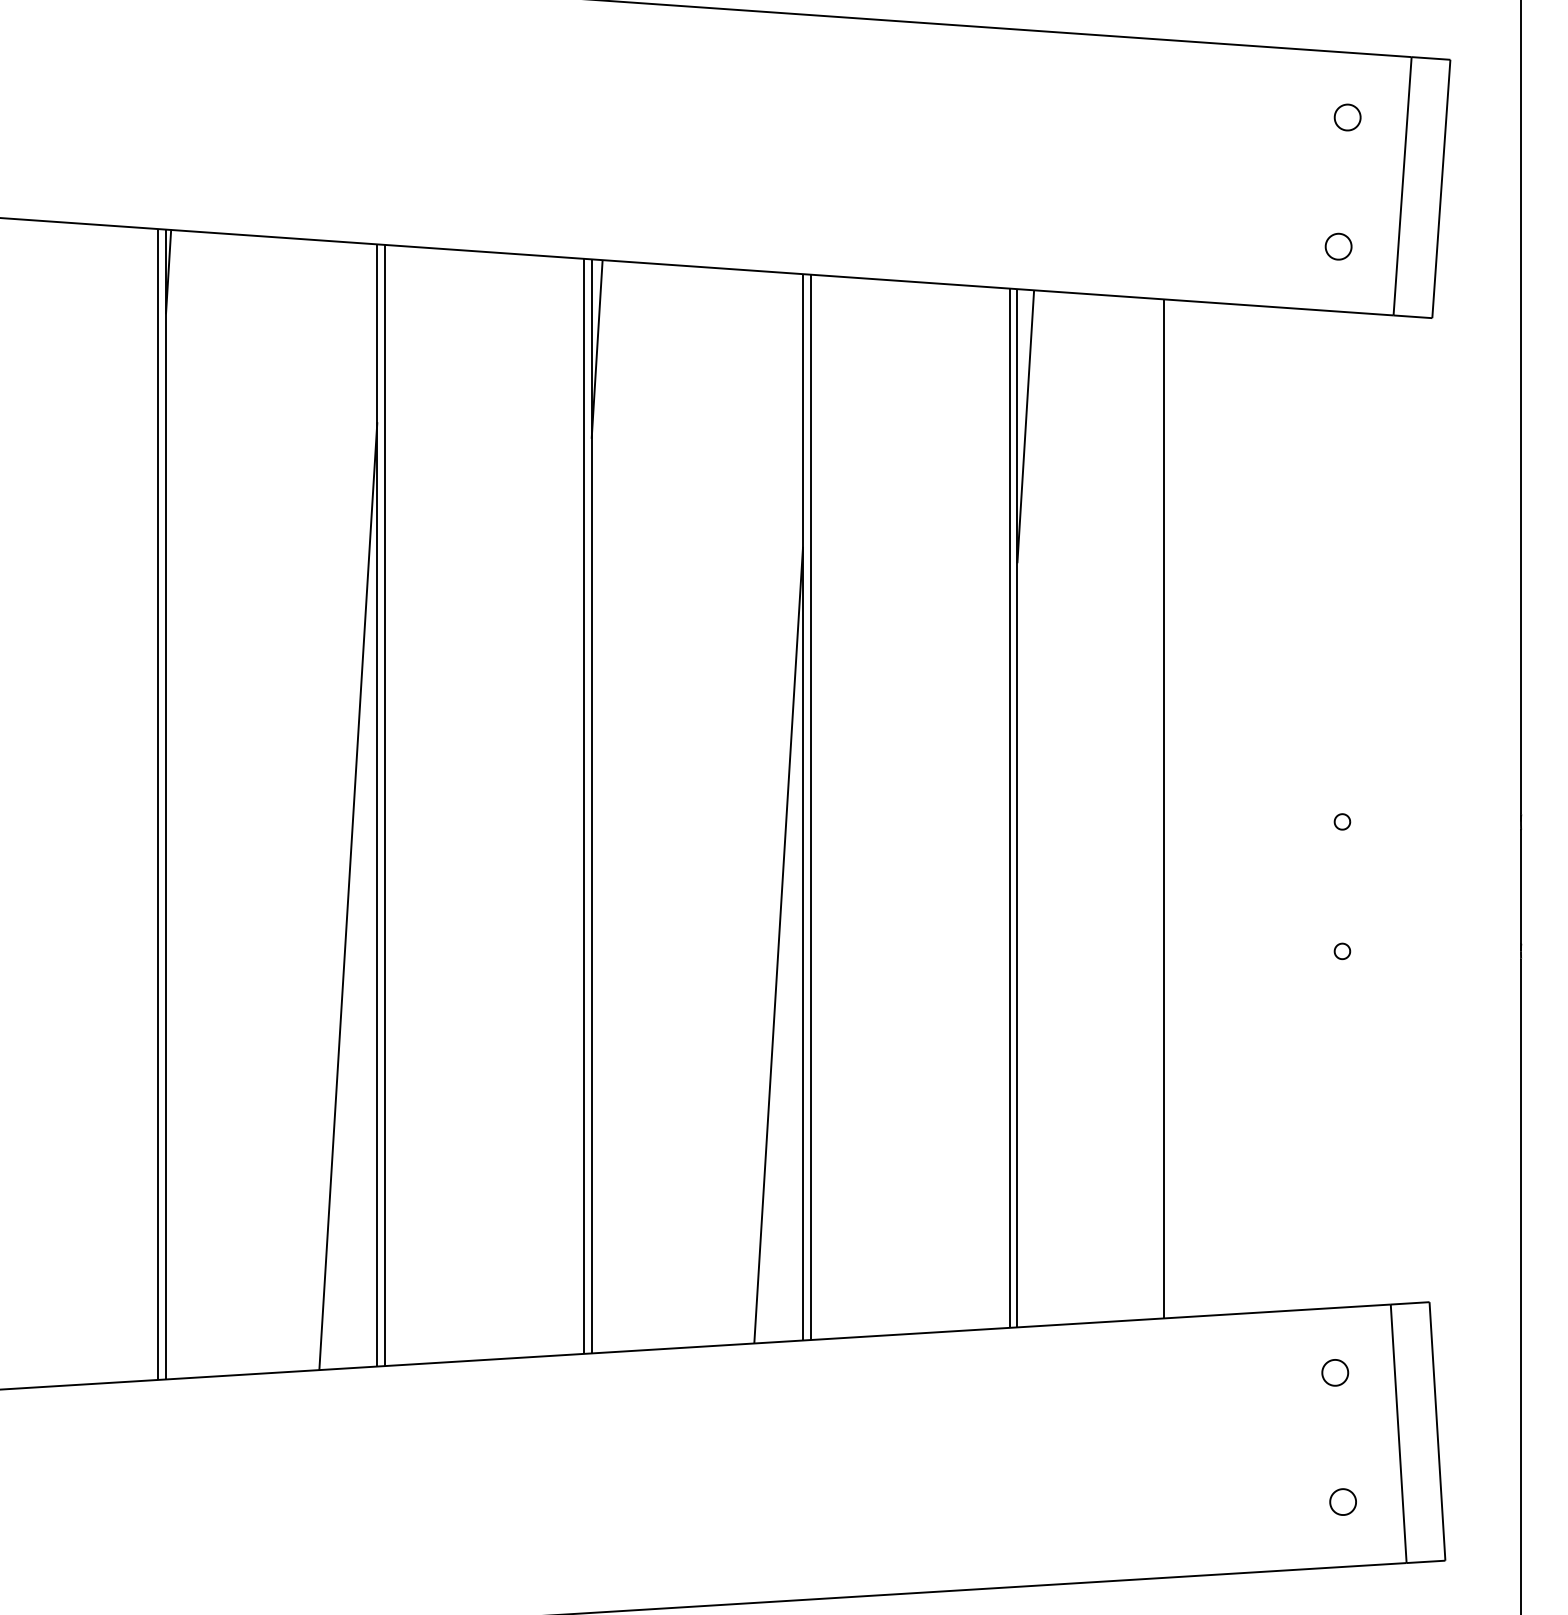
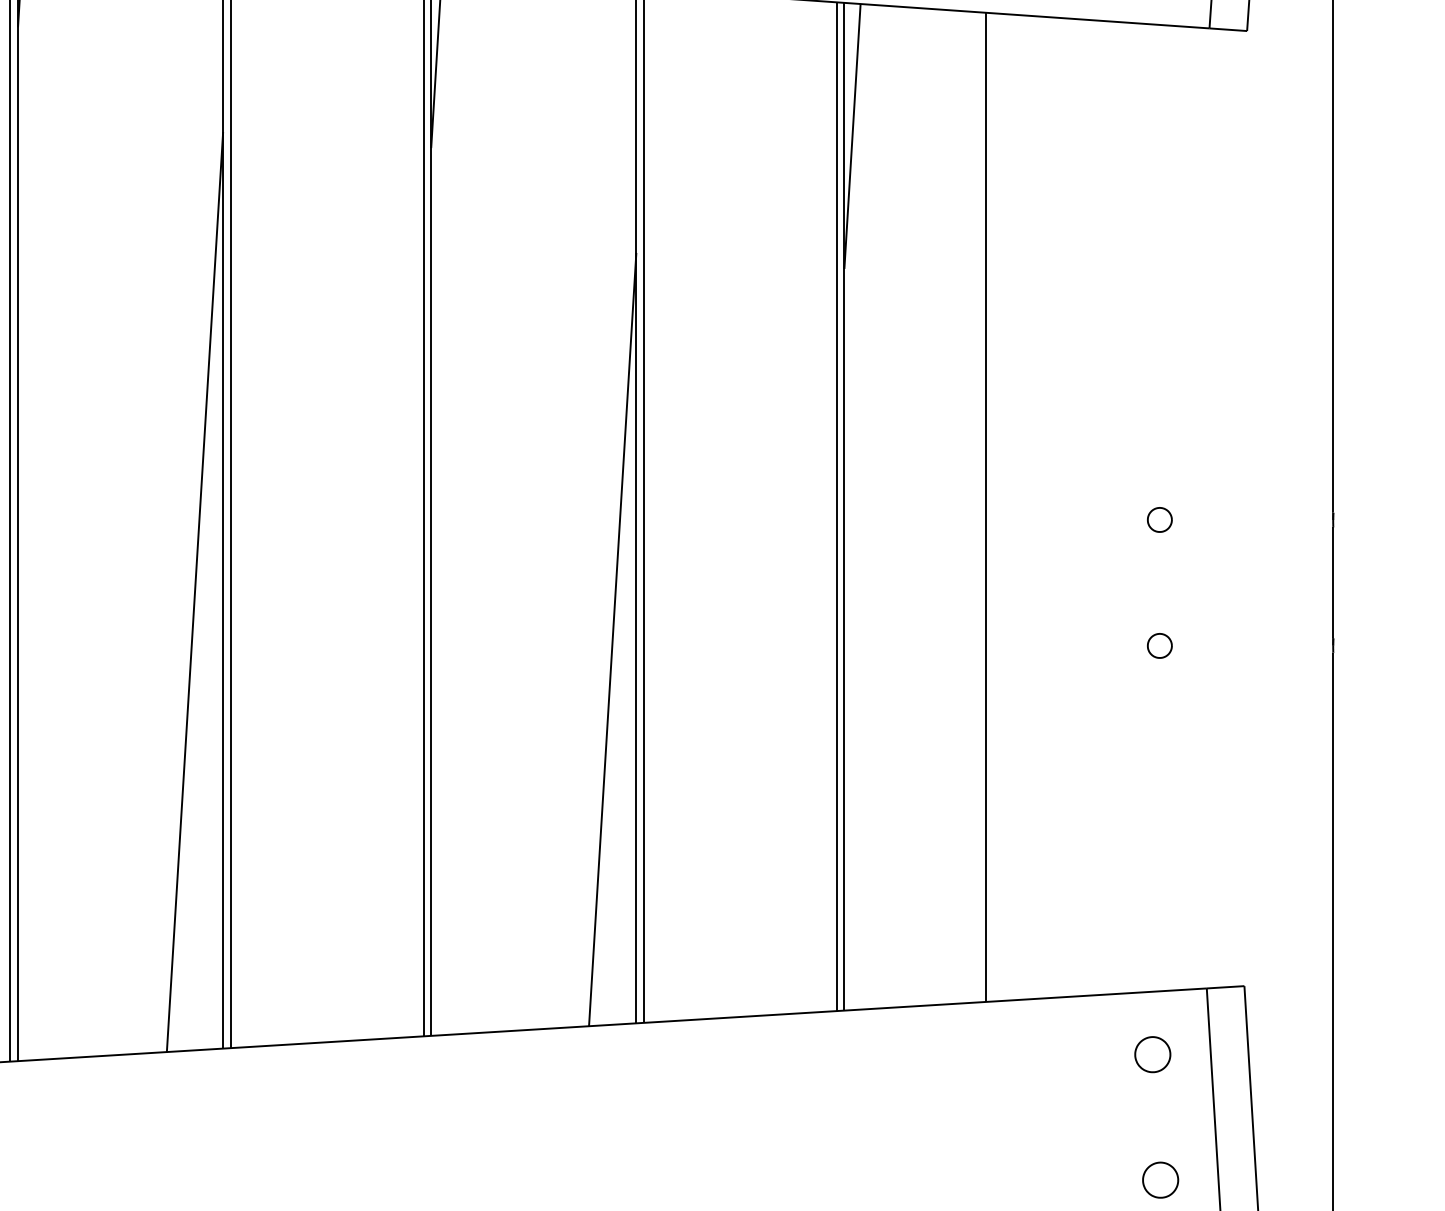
part: (1342, 821) -> (1159, 519), size x1.6
part: (1342, 950) -> (1159, 644), size x1.6
part: (1335, 1372) -> (1153, 1054), size x1.4
part: (1342, 1501) -> (1159, 1179), size x1.4

